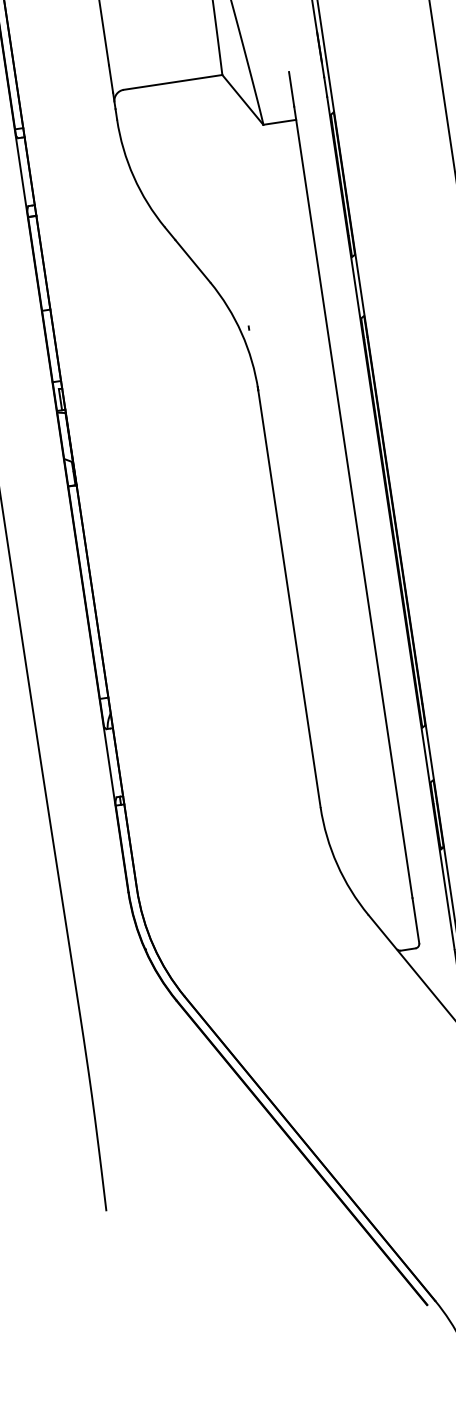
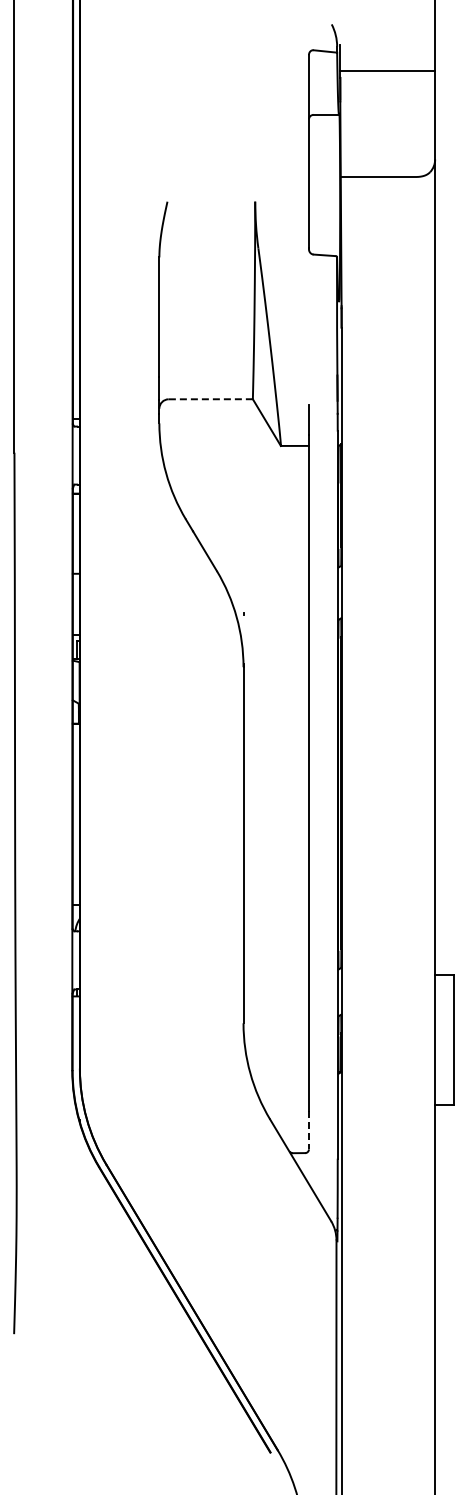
line: (172, 82) -> (210, 399), solid -> dashed
line: (415, 921) -> (308, 1130), solid -> dashed

